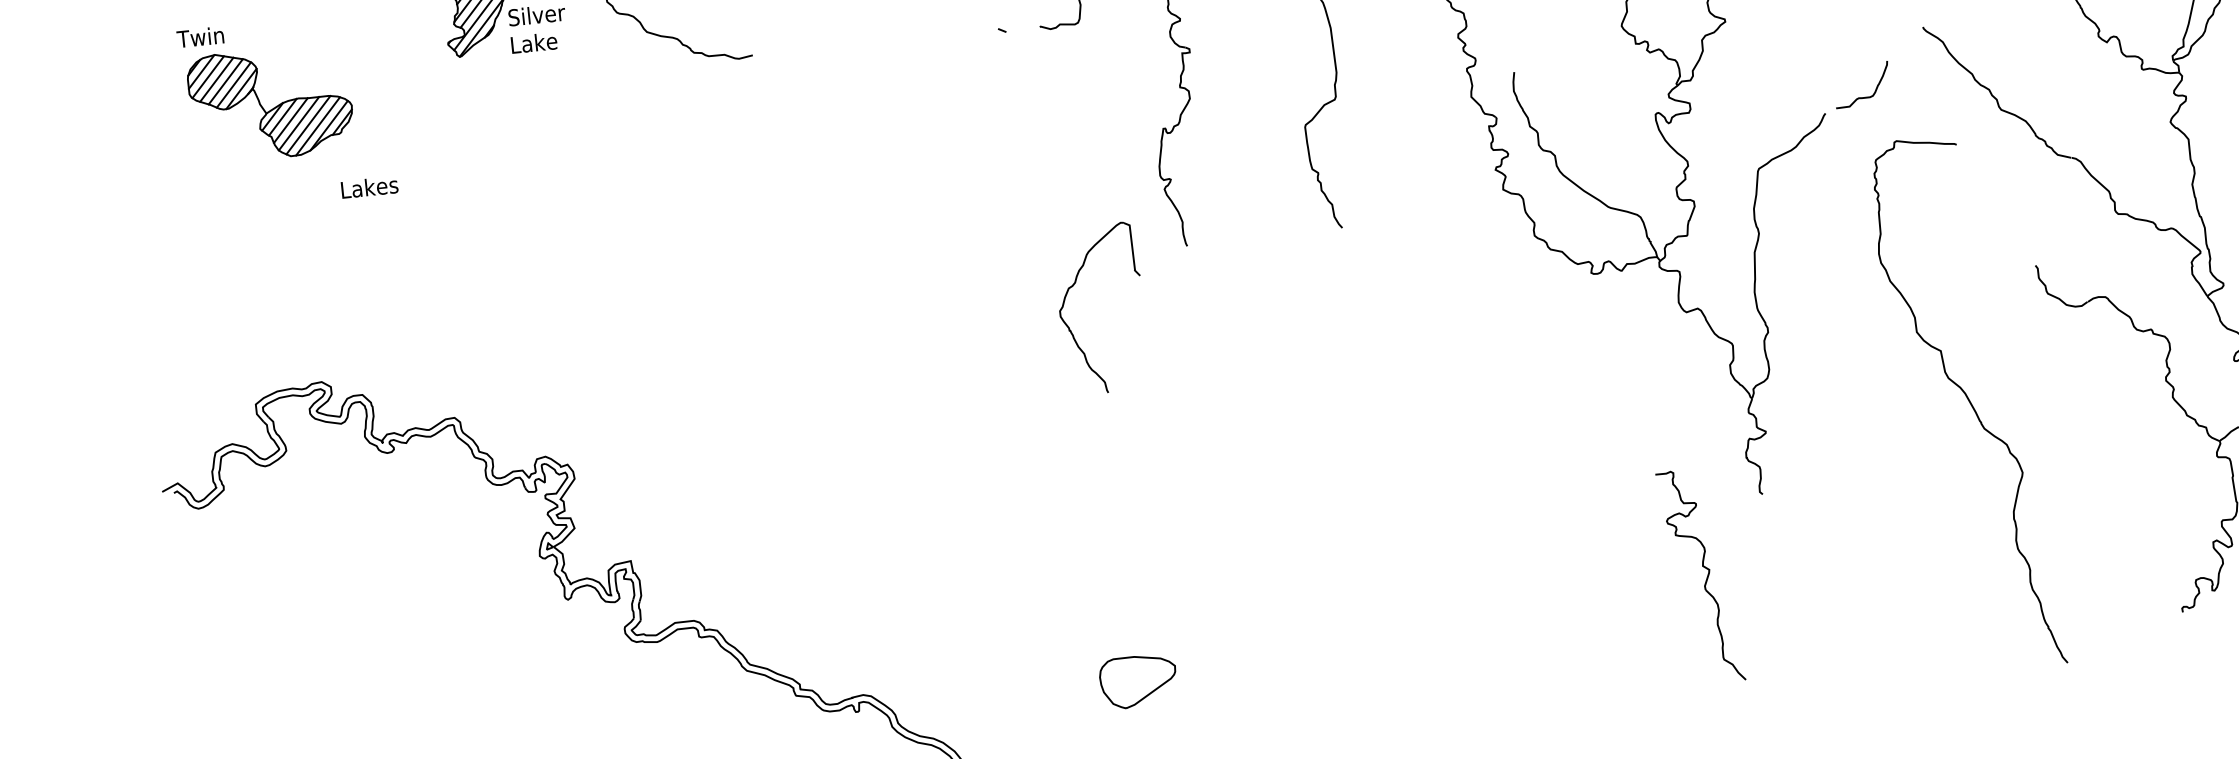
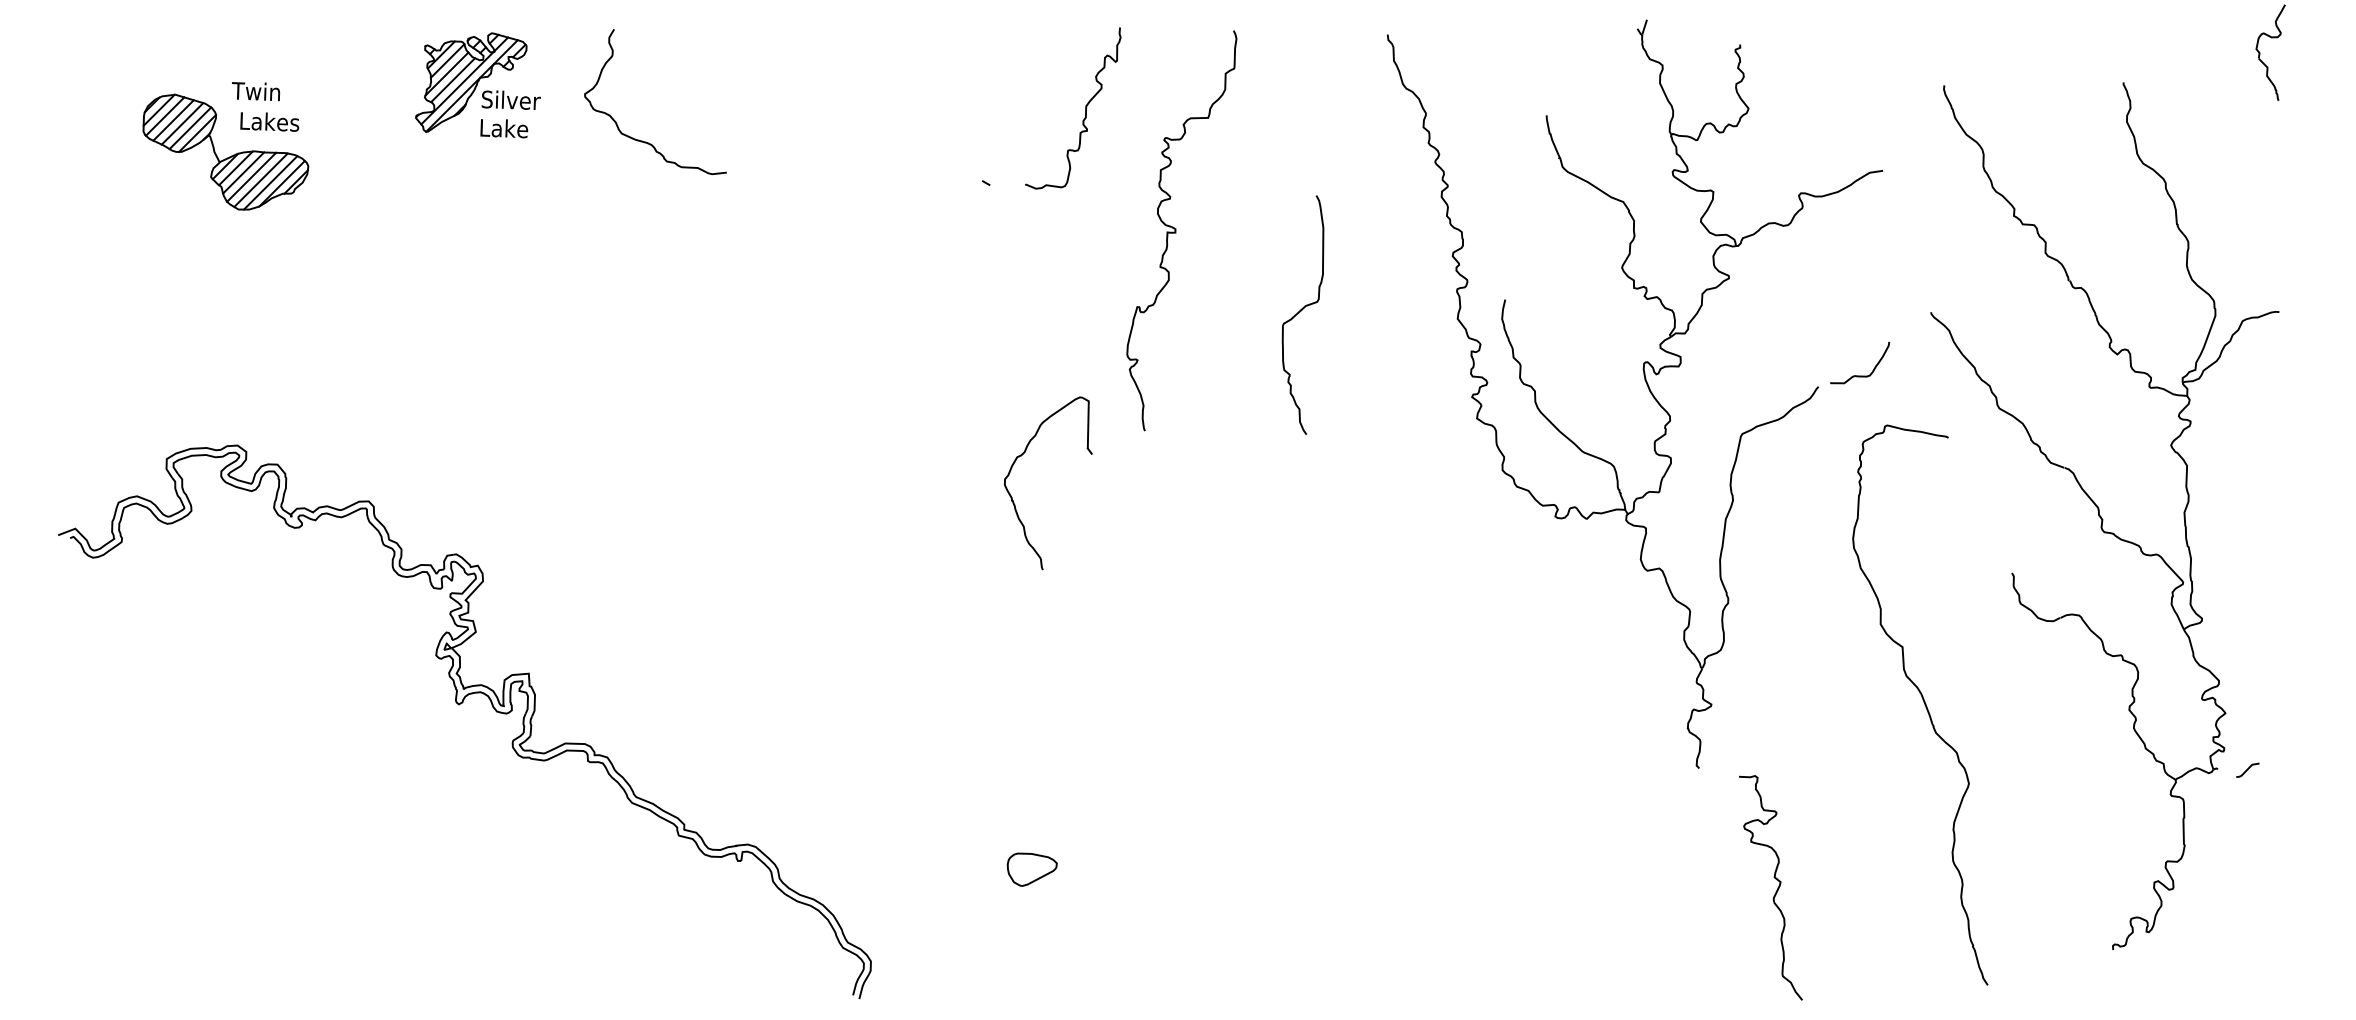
text: (200, 37) -> (256, 91), moved
text: (369, 187) -> (269, 121), moved
part: (1706, 577) -> (1776, 889), moved
part: (1137, 680) -> (1031, 869), size x0.62

